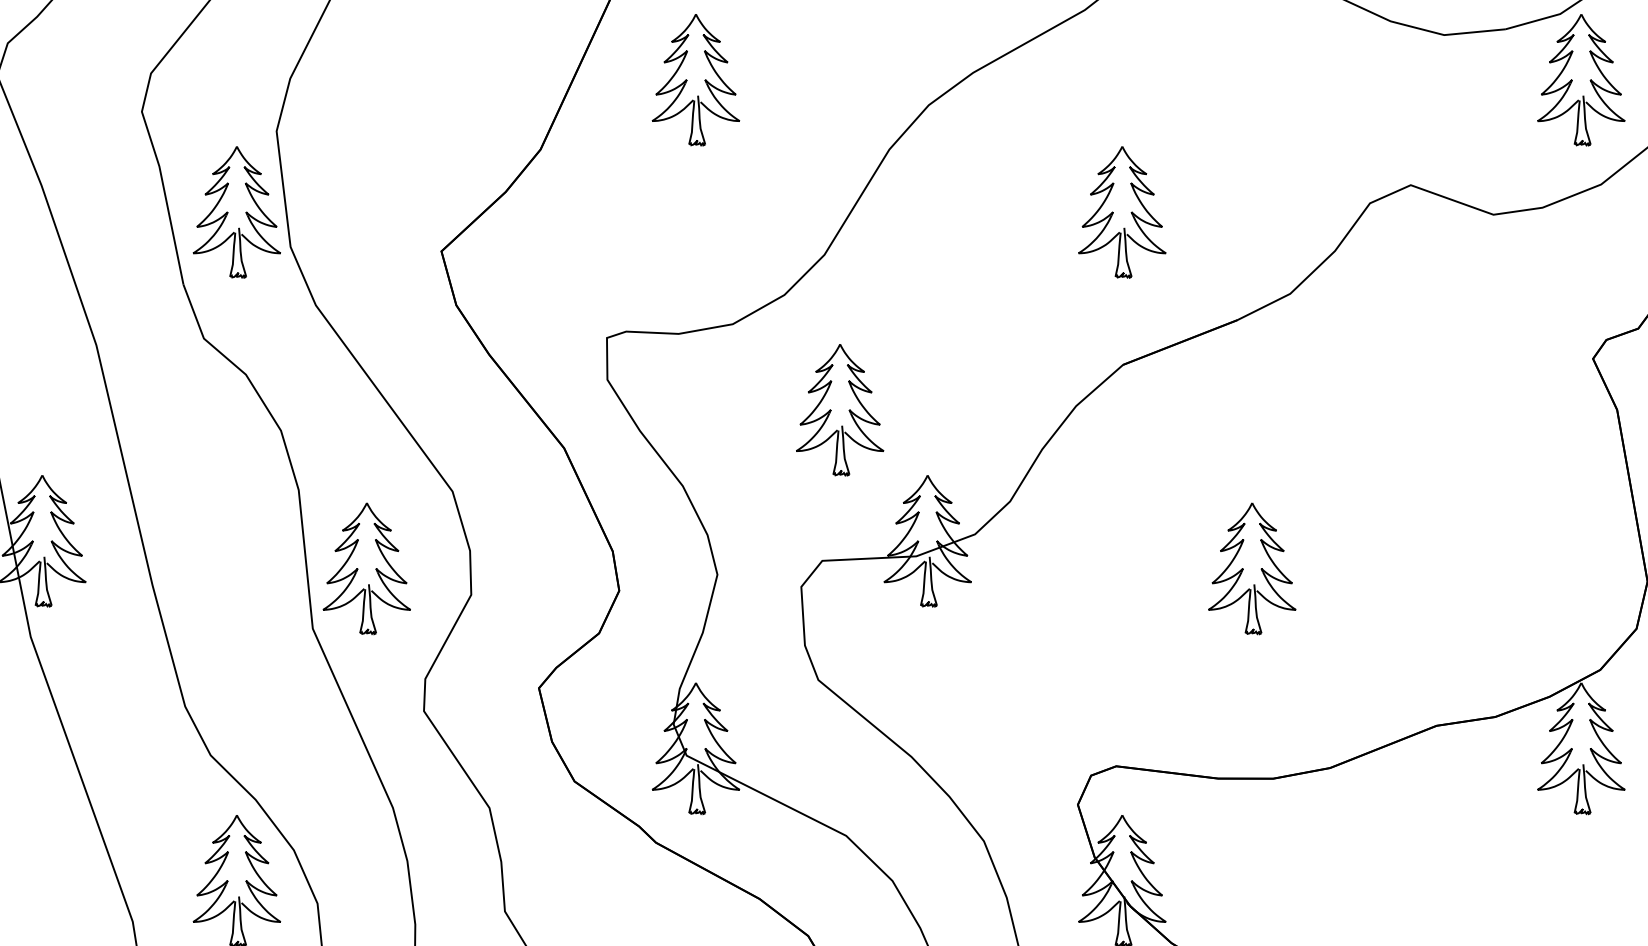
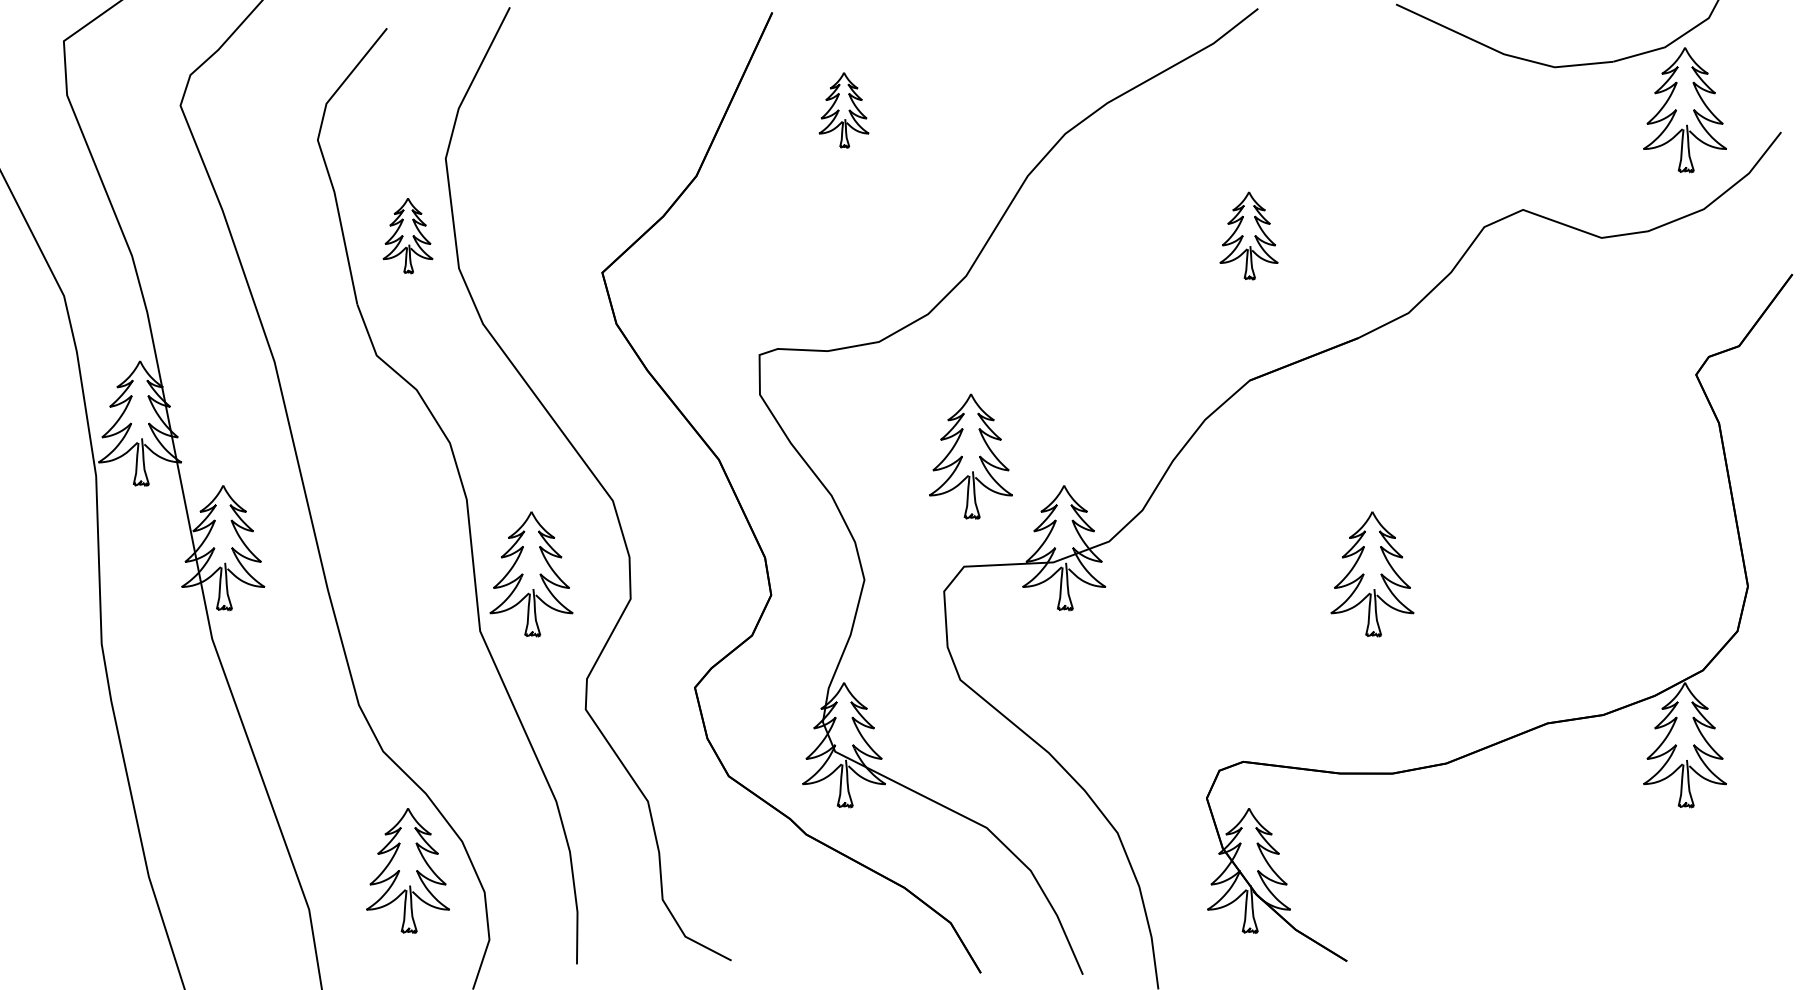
part: (695, 80) -> (843, 110), size x0.6
part: (236, 212) -> (407, 235), size x0.6
part: (1121, 212) -> (1248, 235), size x0.7
part: (839, 410) -> (970, 456), moved

